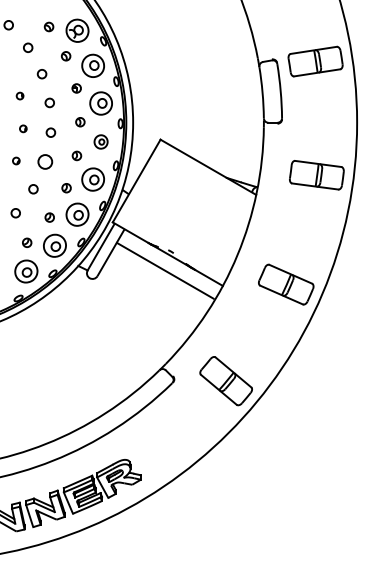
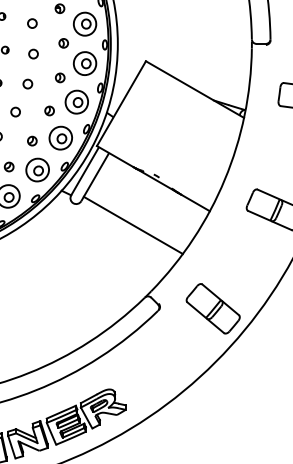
part: (100, 141) -> (84, 63), size x1.67
circle: (45, 161) -> (27, 83), size x0.62
line: (164, 270) -> (132, 225), moved

